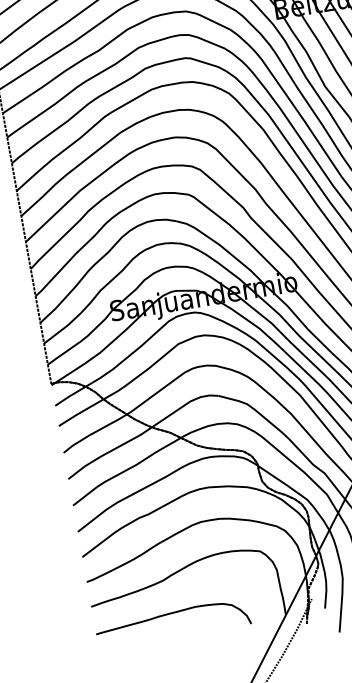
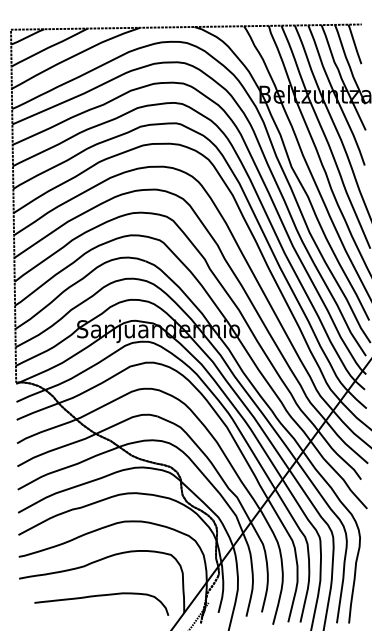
curve: (171, 614) -> (101, 596), moved

